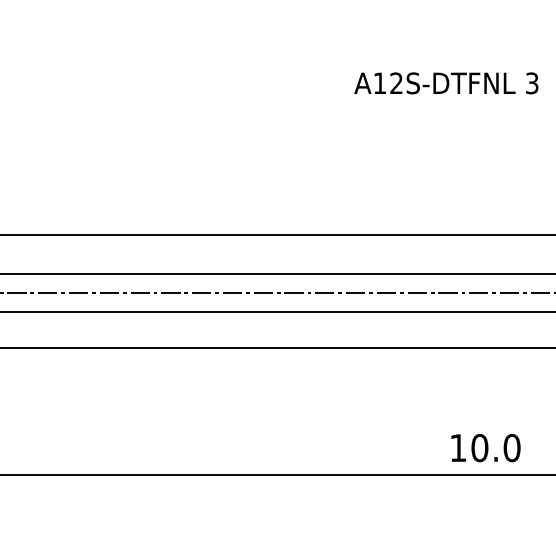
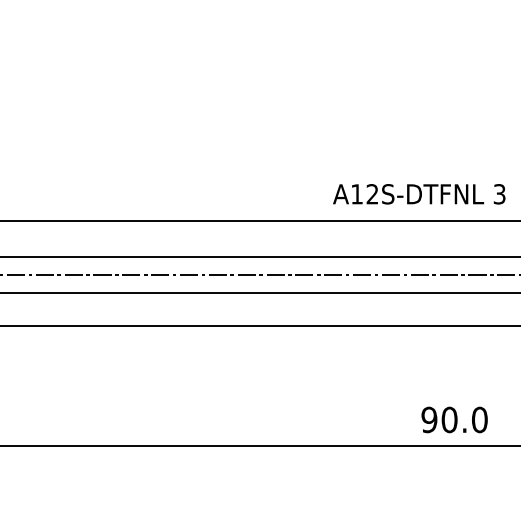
text: (446, 83) -> (419, 194), moved
text: (458, 447) -> (429, 419), 10.0 -> 90.0

